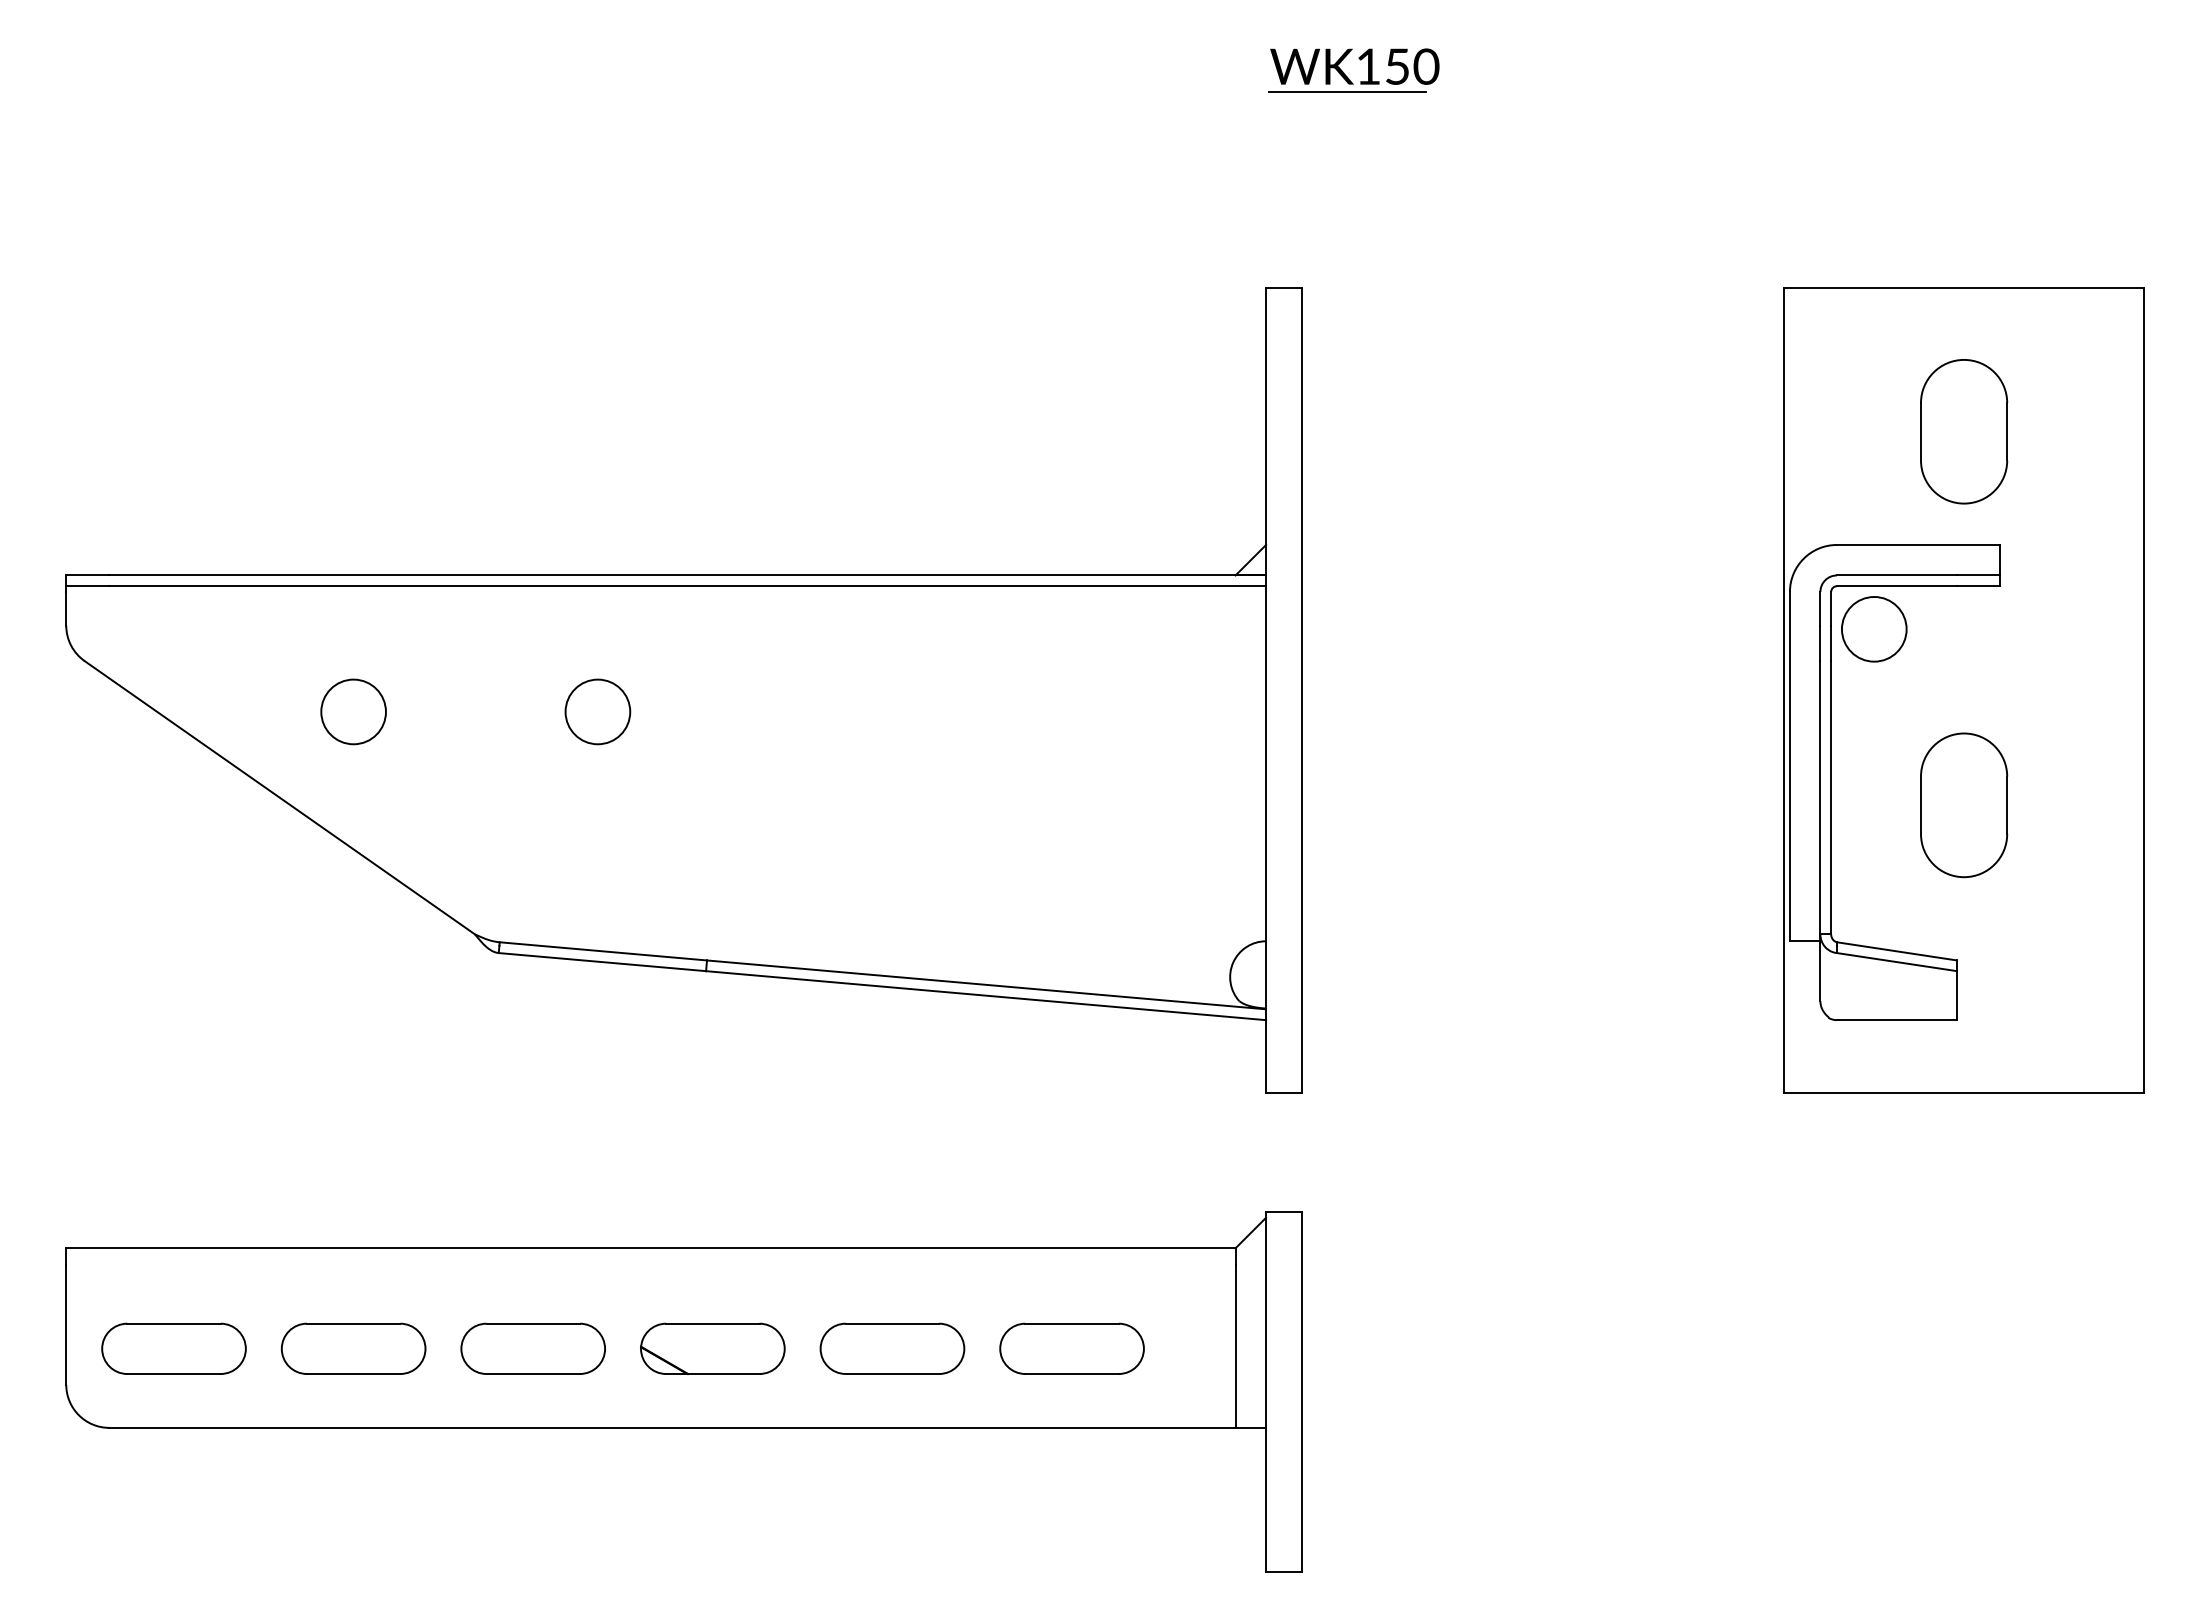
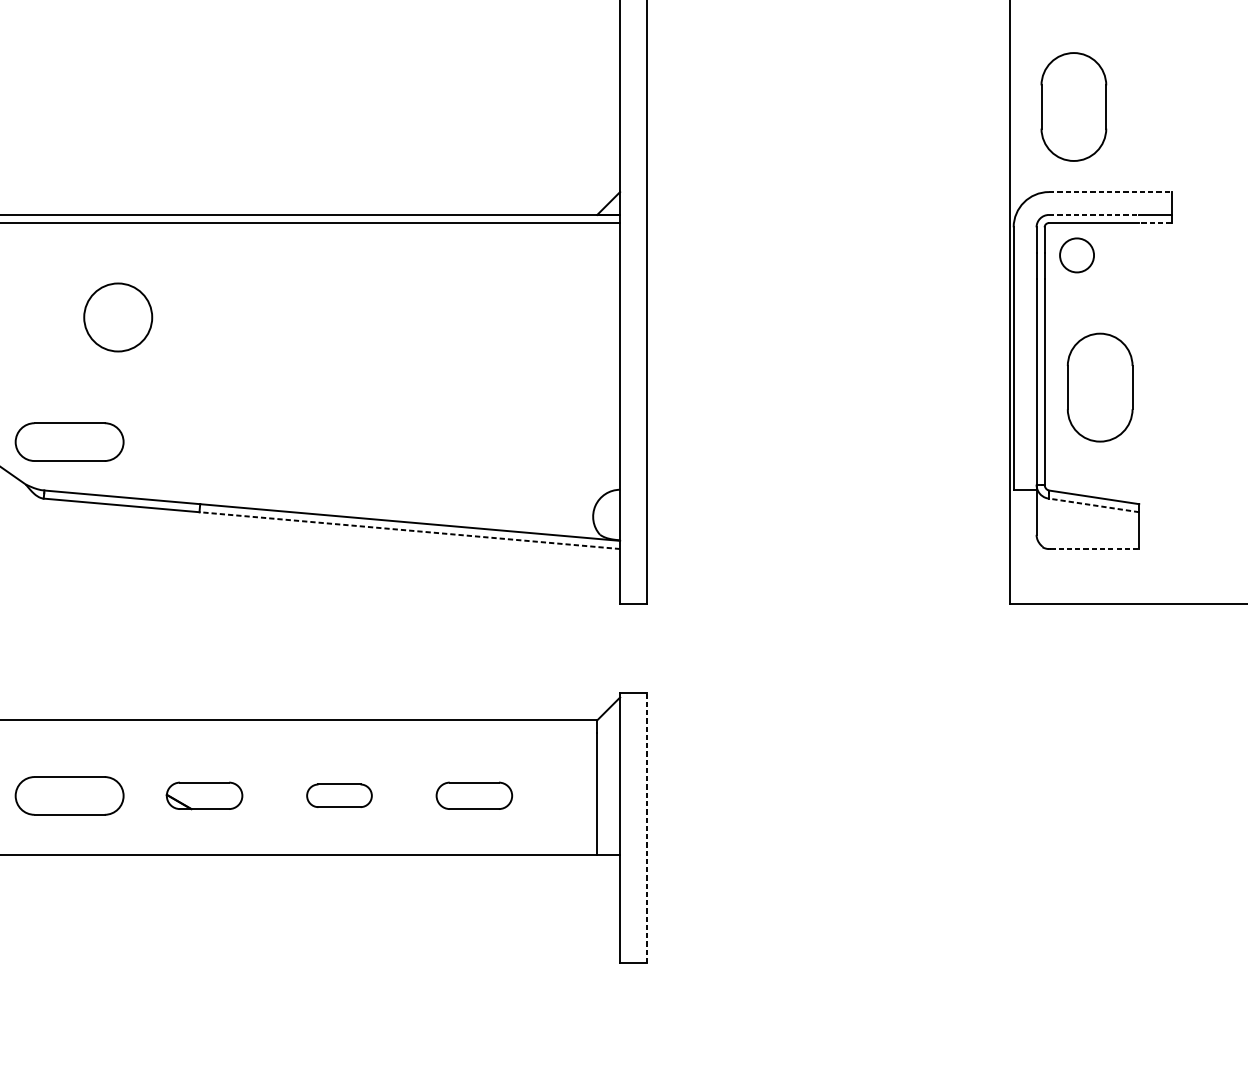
part: (1964, 431) -> (1074, 106), moved
line: (1918, 544) -> (1110, 191), solid -> dashed
line: (1896, 575) -> (1093, 214), solid -> dashed
line: (1978, 586) -> (1155, 223), solid -> dashed
circle: (1873, 629) -> (1076, 255), size x0.7
circle: (597, 711) -> (117, 317), size x1.4
part: (1964, 805) -> (1100, 387), moved
part: (532, 877) -> (69, 441), added
line: (1896, 962) -> (1093, 505), solid -> dashed
line: (985, 995) -> (409, 530), solid -> dashed
line: (1898, 1020) -> (1095, 549), solid -> dashed
part: (712, 1348) -> (204, 795), size x0.7
part: (892, 1348) -> (339, 795), size x0.6
part: (1071, 1348) -> (473, 795), size x0.7
line: (1301, 1391) -> (646, 827), solid -> dashed

